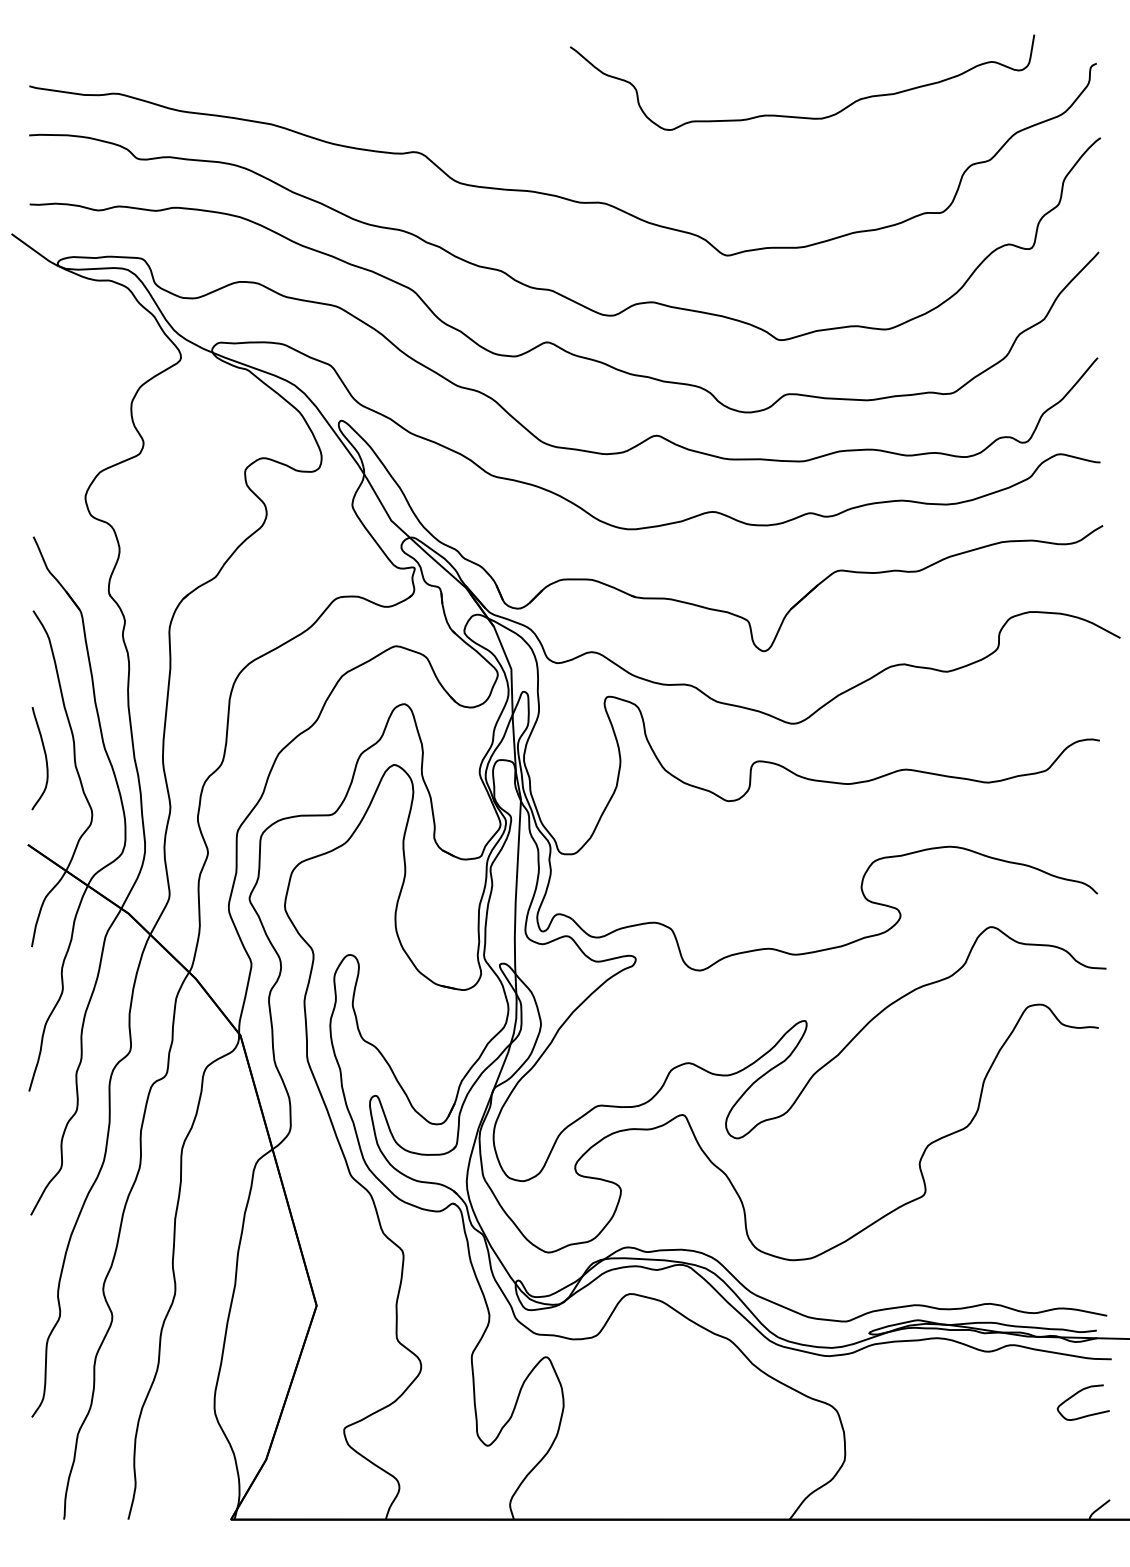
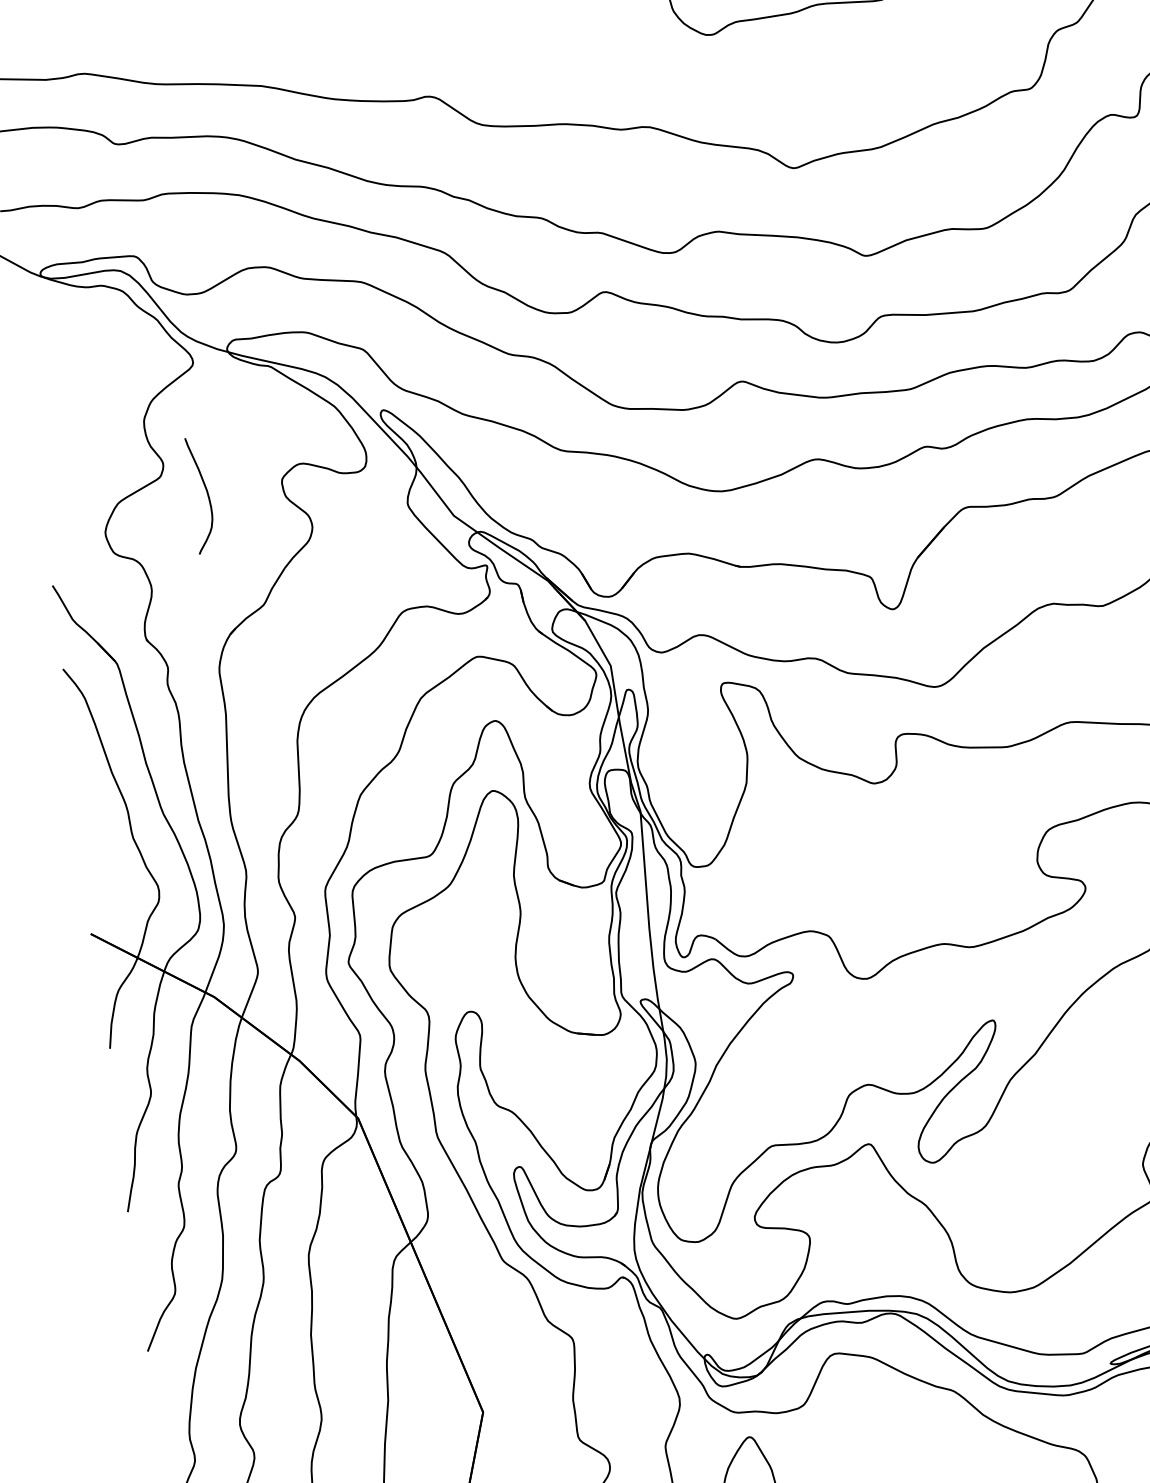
curve: (45, 758) -> (207, 494), moved

